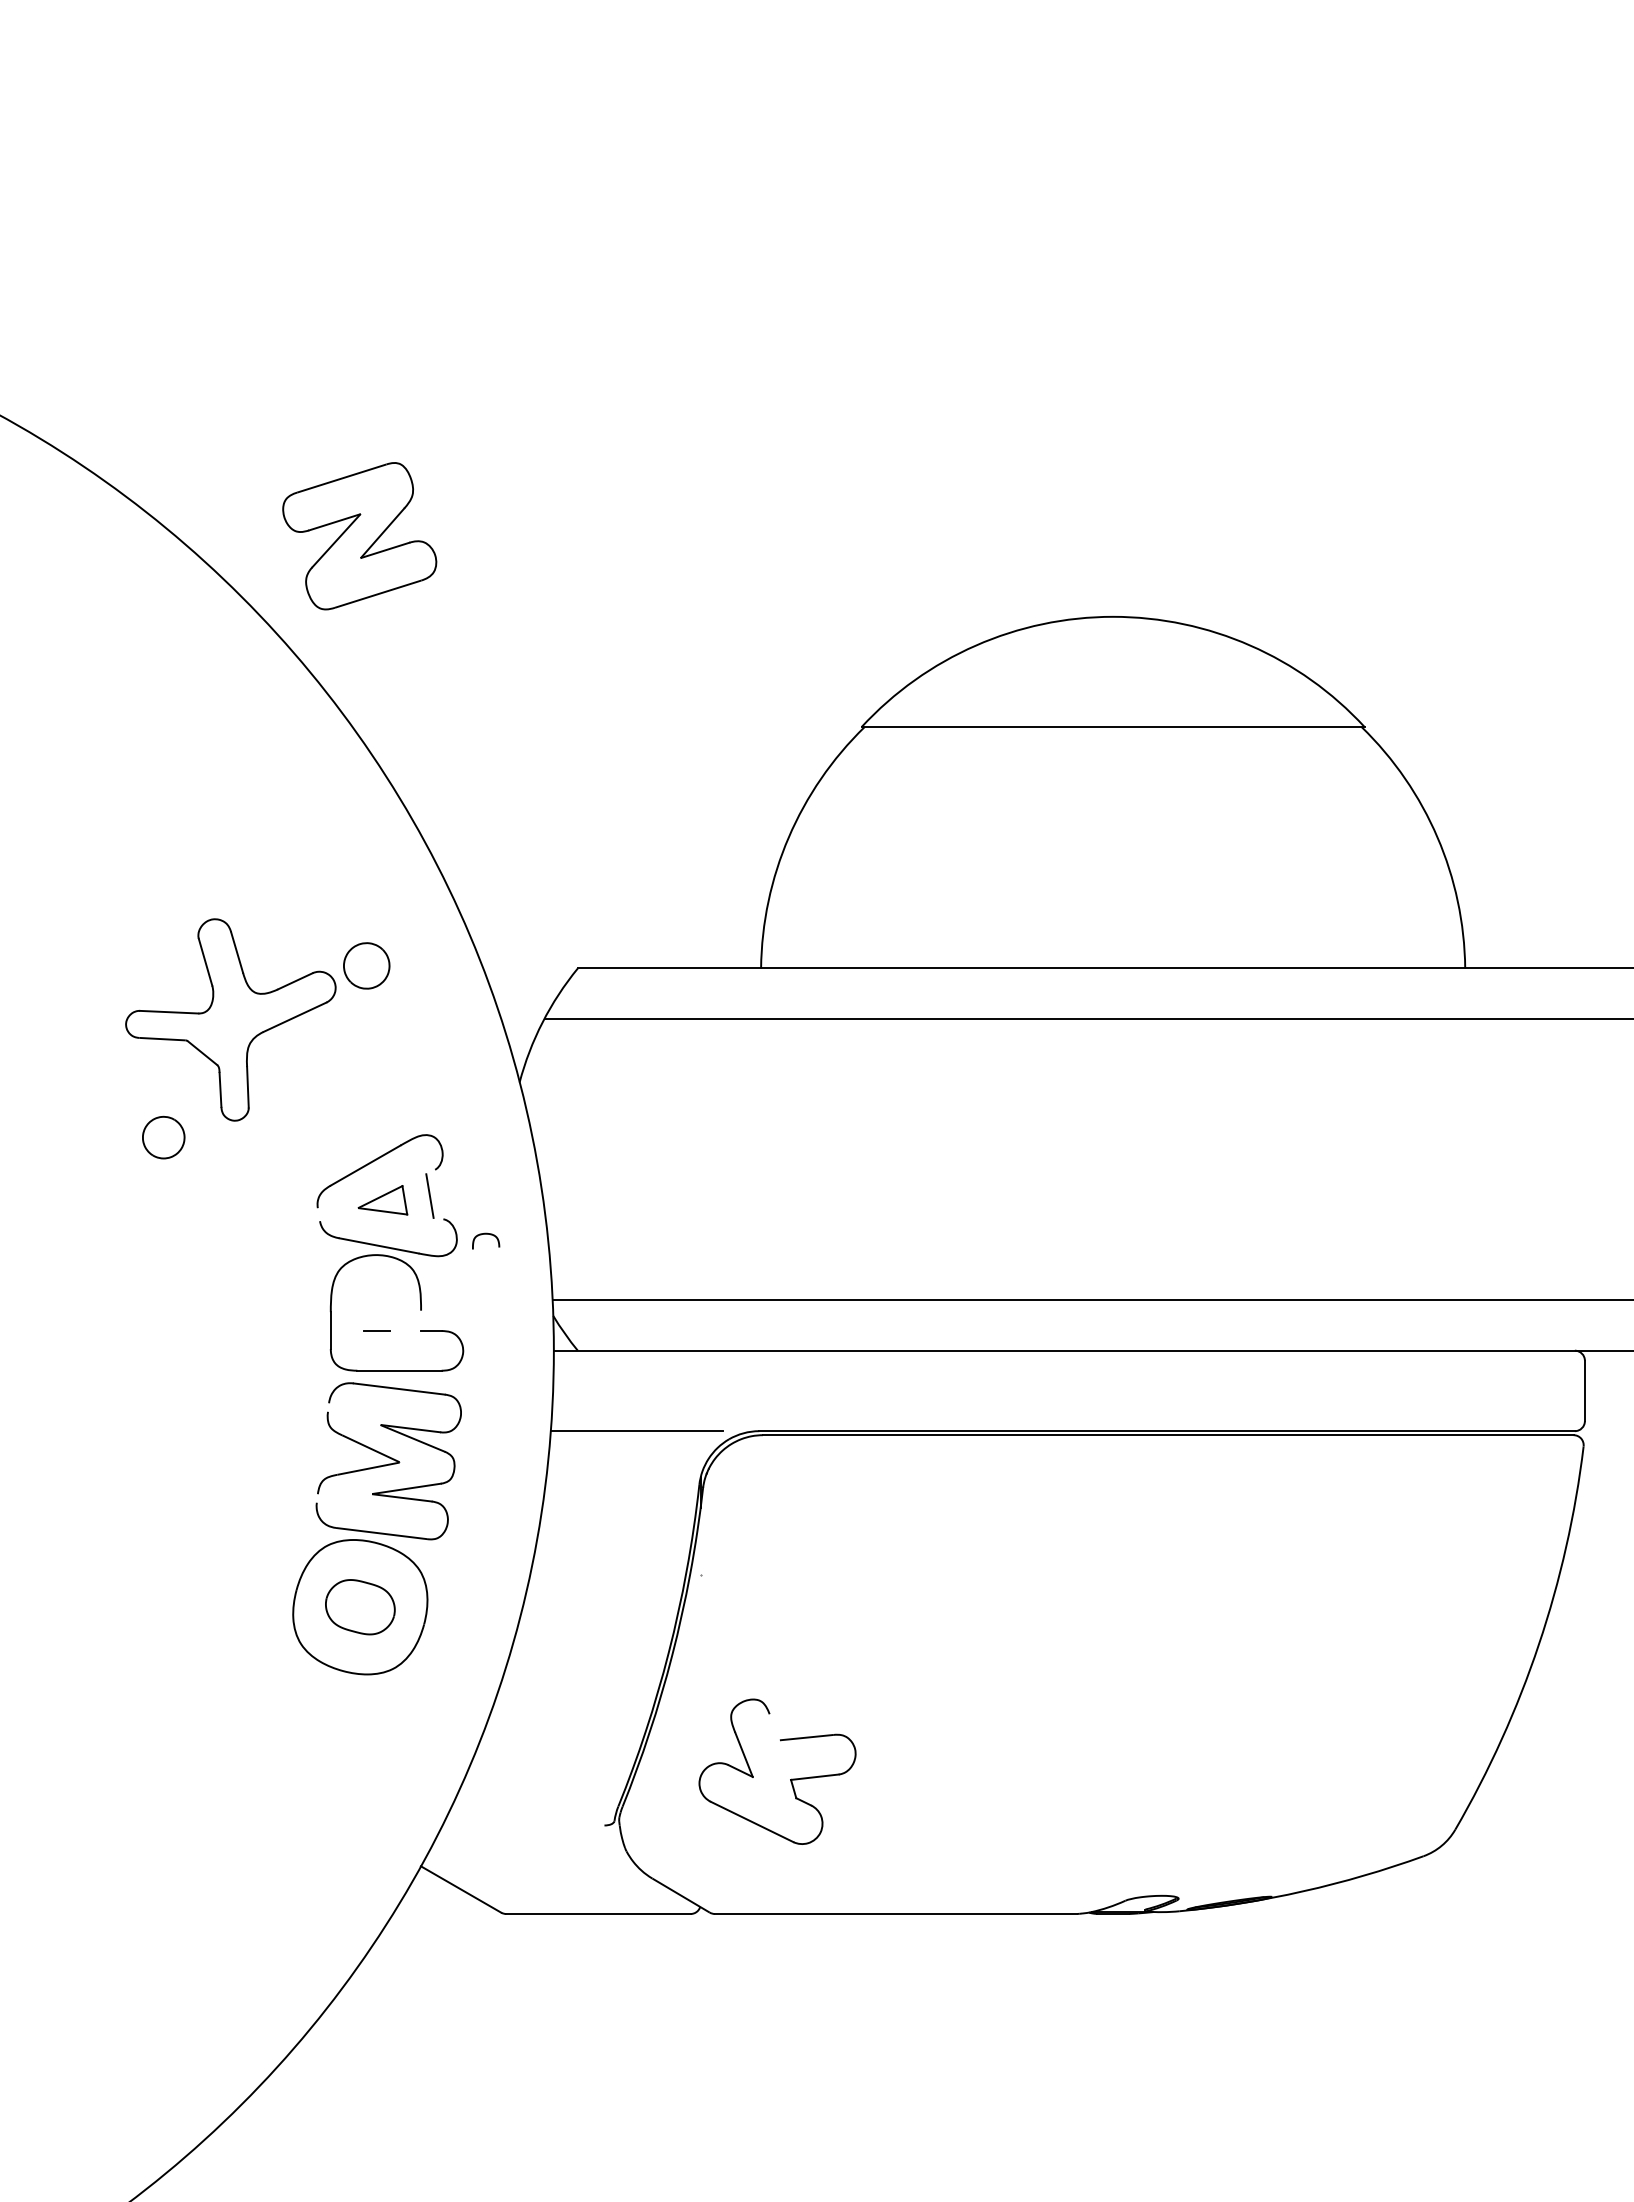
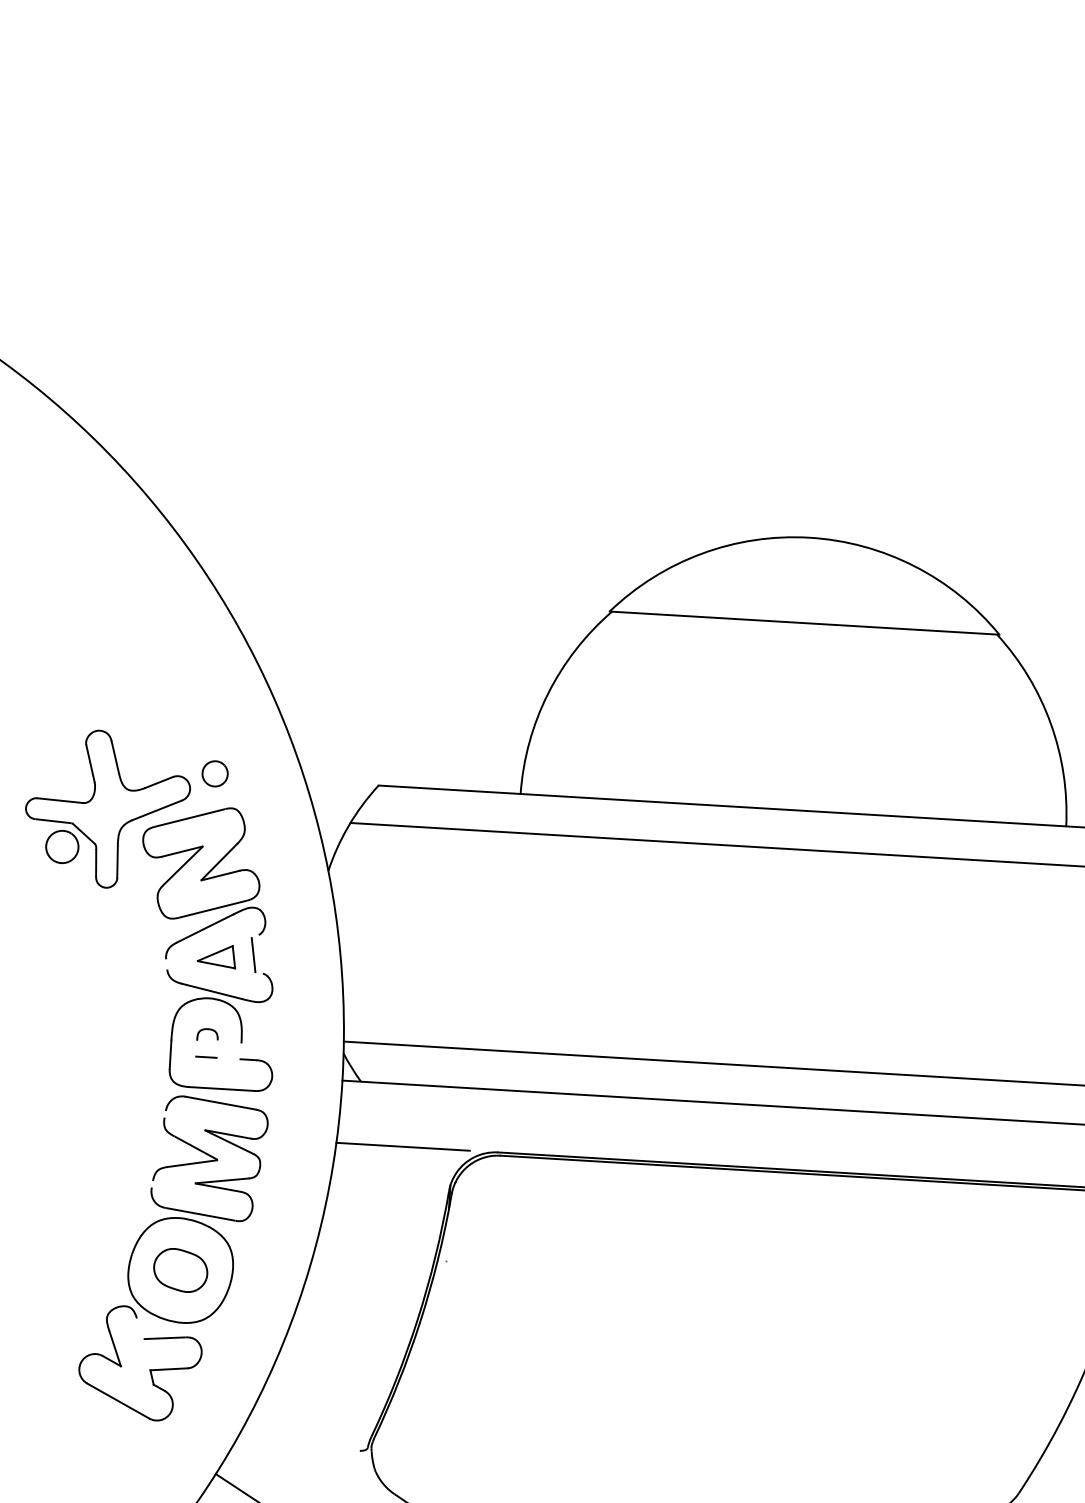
part: (359, 536) -> (201, 863), moved
part: (366, 965) -> (215, 773), size x0.71
part: (163, 1137) -> (62, 846), moved
curve: (486, 1234) -> (208, 1029), moved
part: (790, 1779) -> (150, 1369), moved

